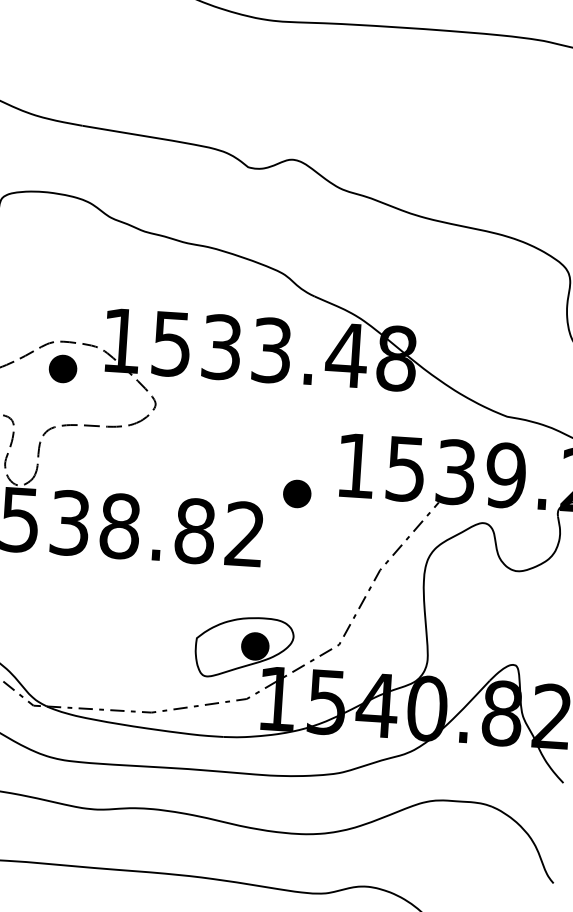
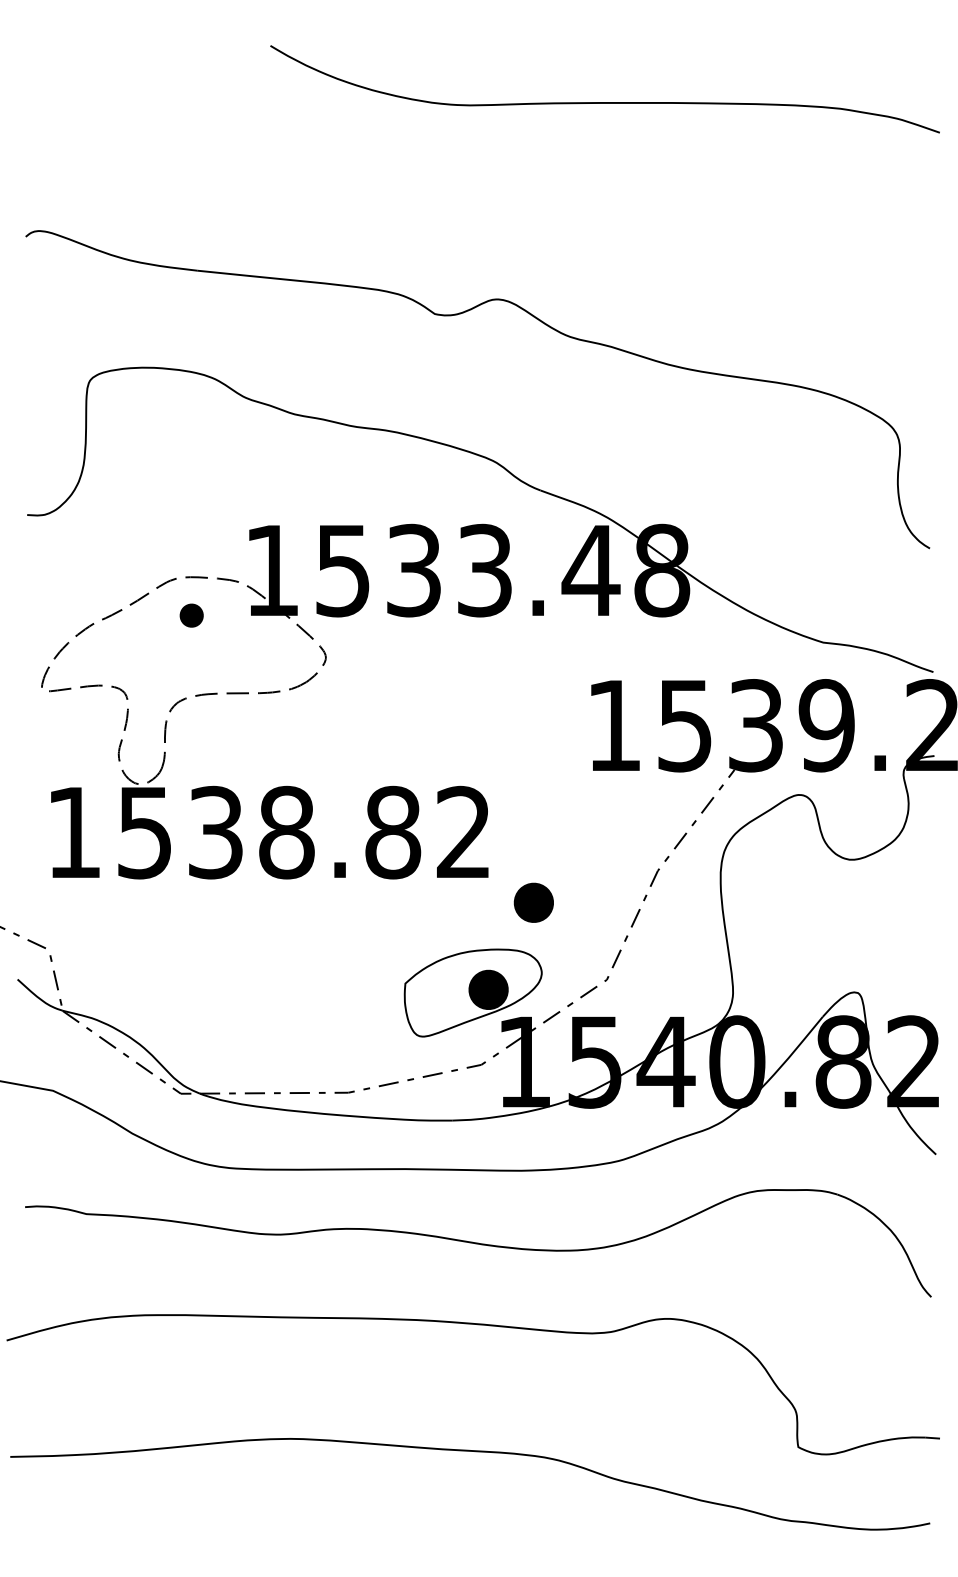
part: (62, 368) -> (191, 615), size x0.6
part: (296, 493) -> (533, 902), moved

